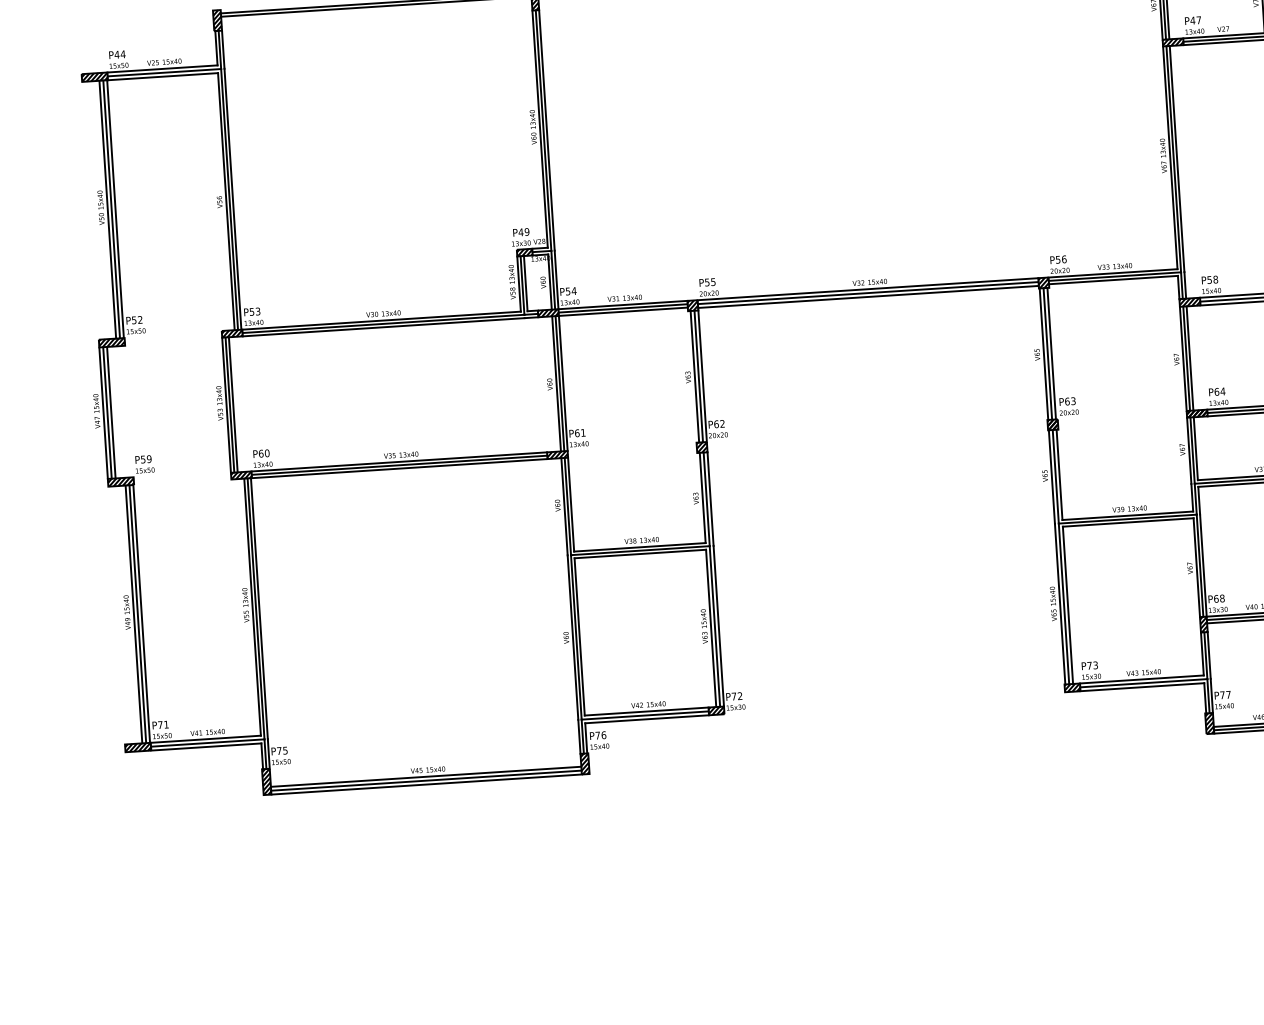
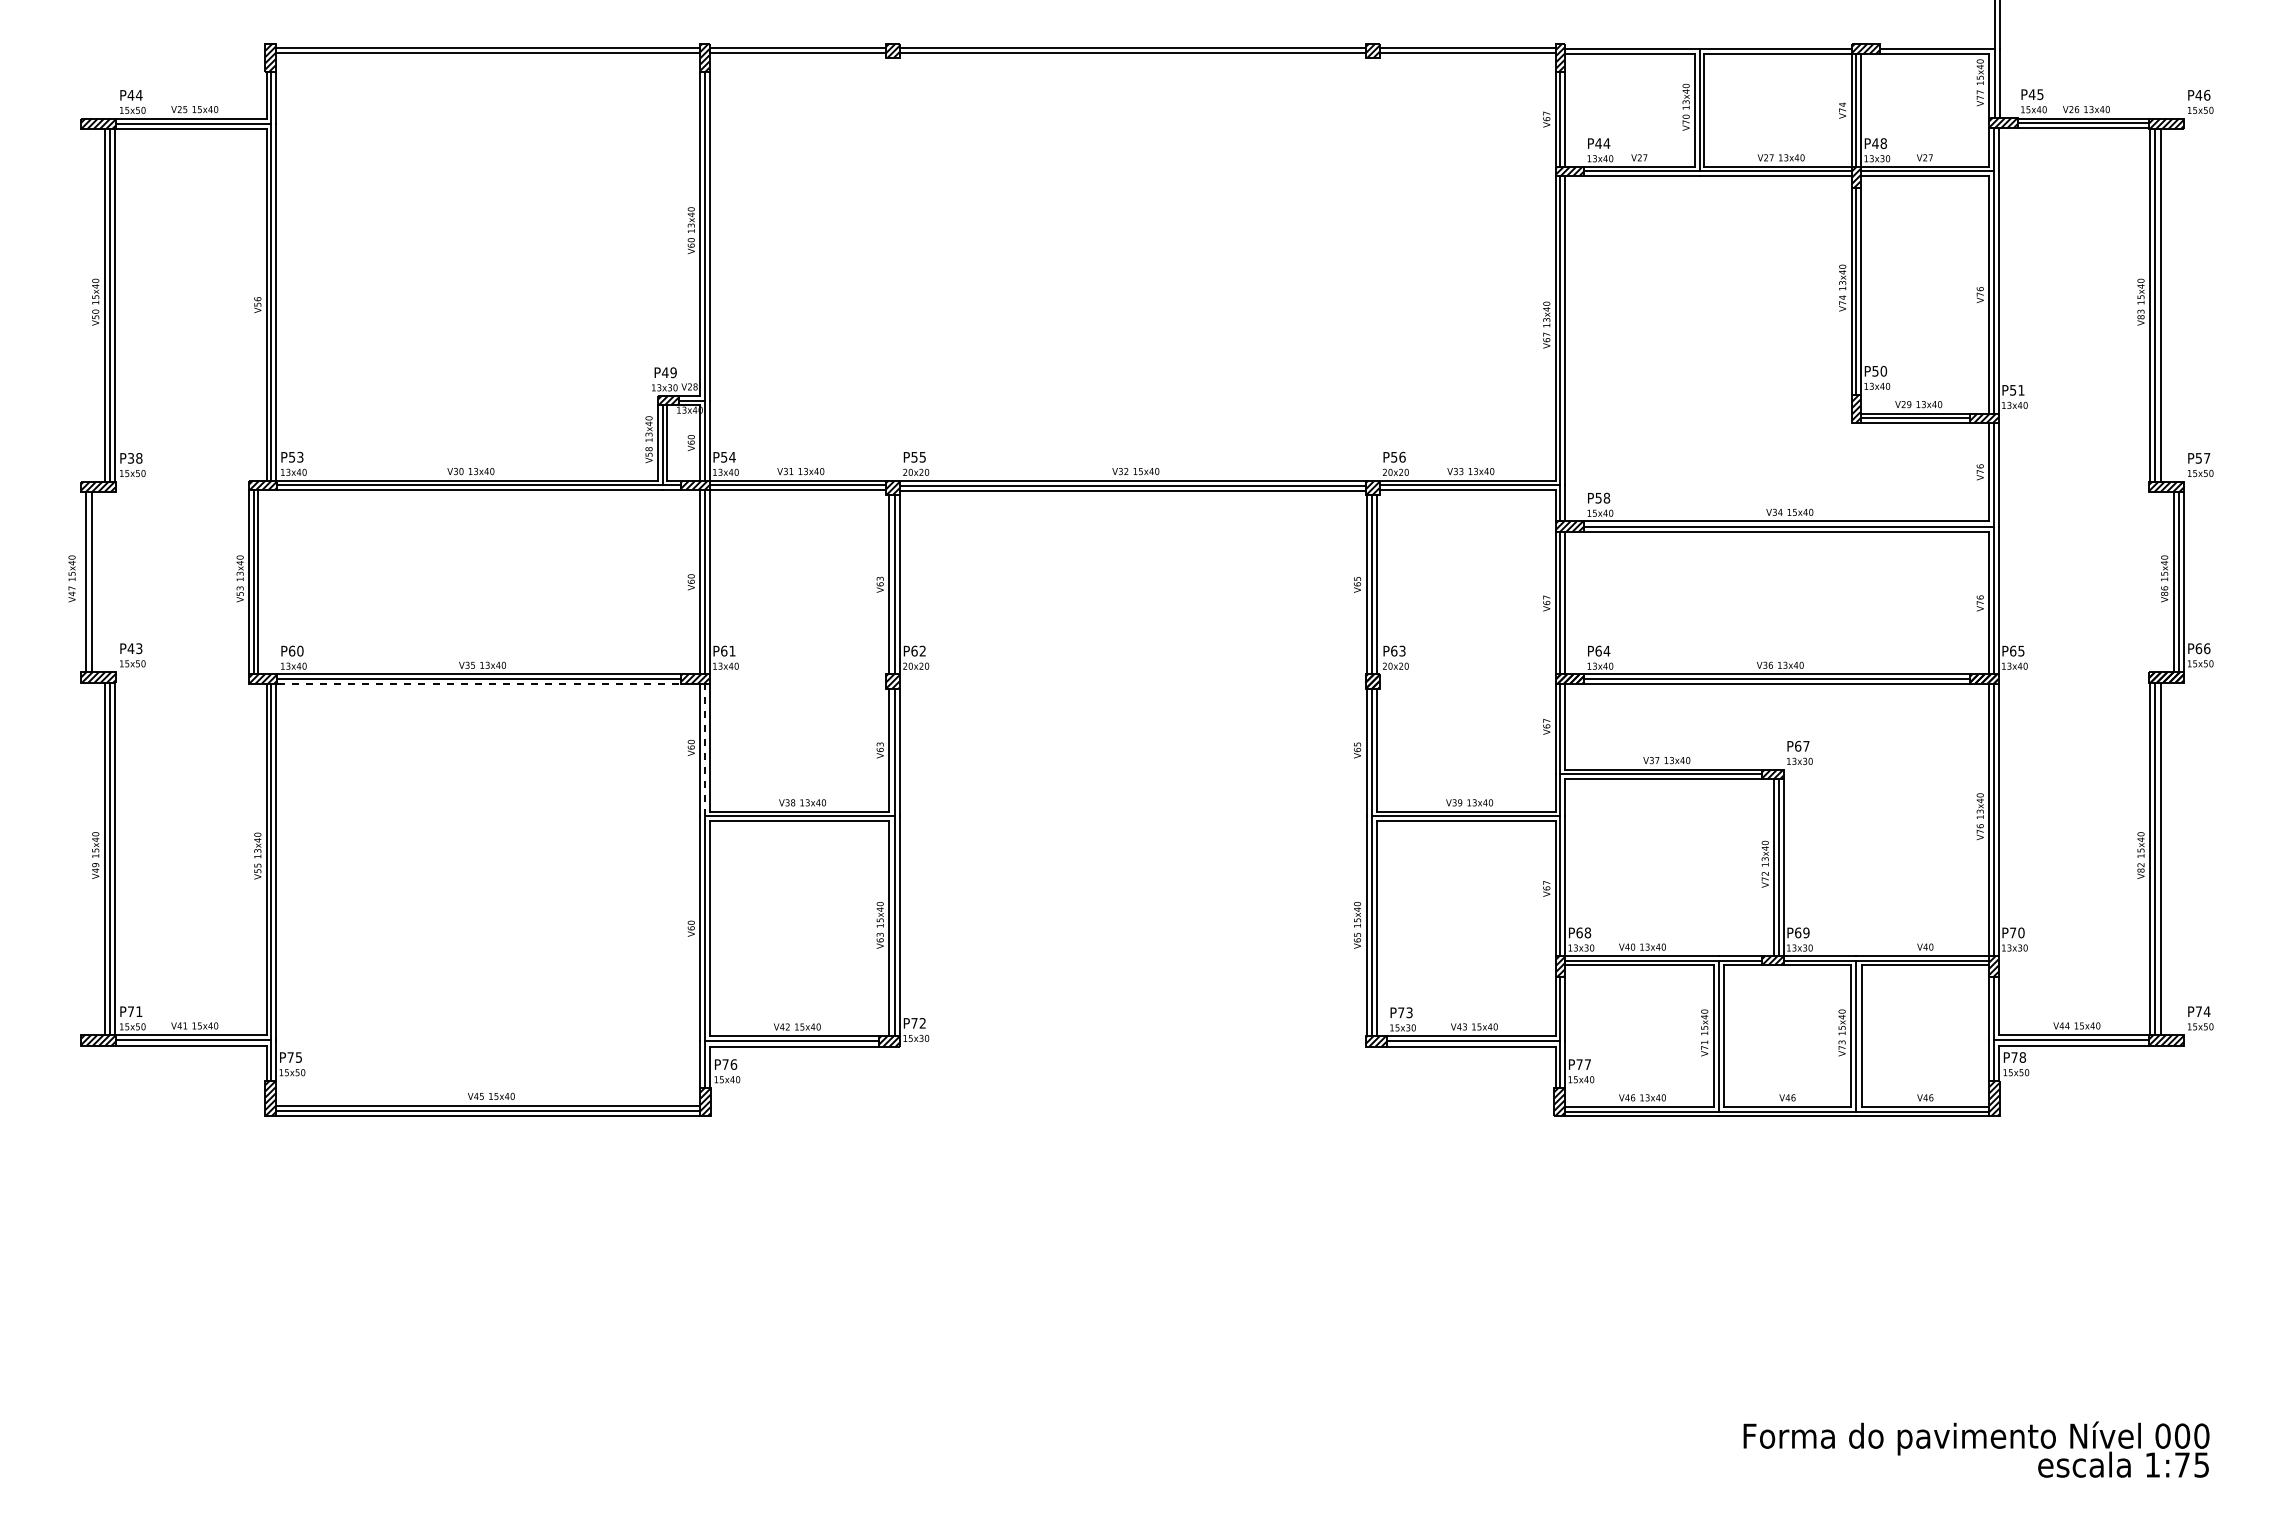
text: (1198, 20) -> (1606, 143), P47 -> P44
text: (137, 320) -> (135, 458), P52 -> P38
line: (103, 412) -> (81, 581), removed
text: (145, 459) -> (134, 648), P59 -> P43
line: (399, 468) -> (479, 683), solid -> dashed
line: (567, 506) -> (704, 749), solid -> dashed

